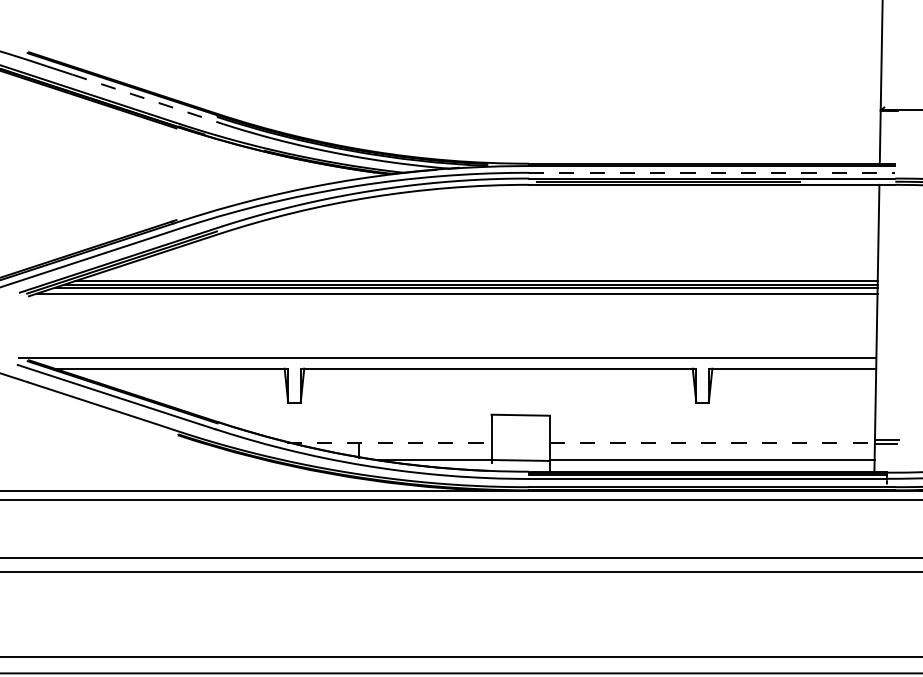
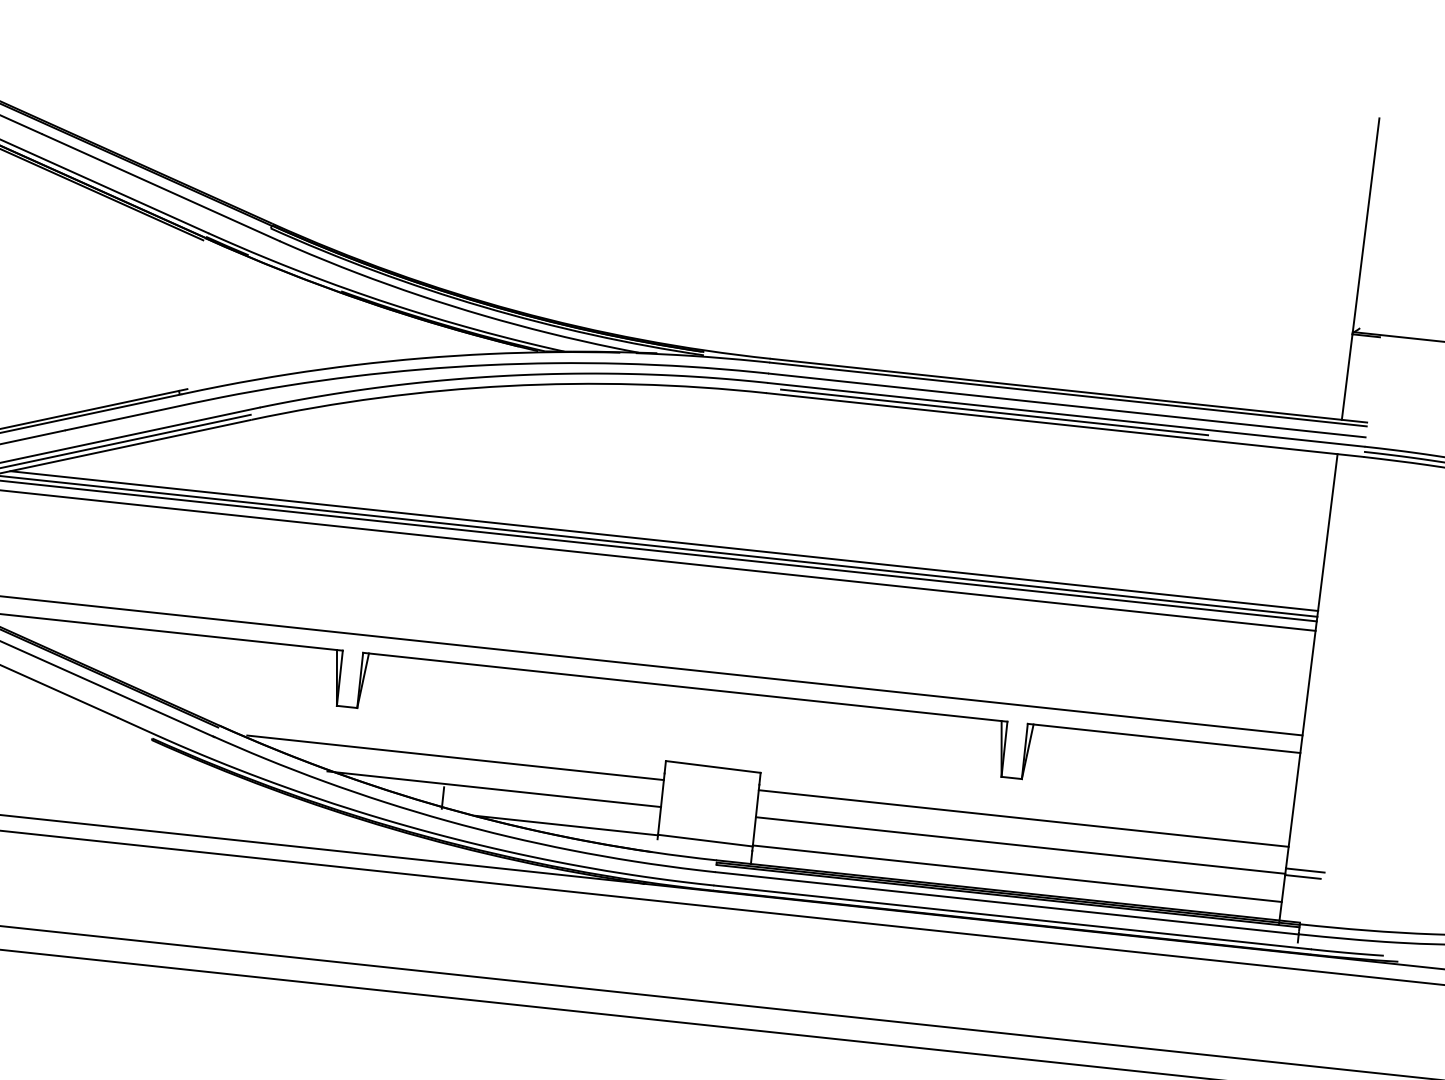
line: (148, 99) -> (162, 187), dashed -> solid
line: (712, 172) -> (1067, 405), dashed -> solid
line: (363, 426) -> (455, 757), added
line: (712, 426) -> (1023, 818), added
line: (389, 442) -> (494, 788), dashed -> solid
line: (712, 442) -> (1020, 844), dashed -> solid

